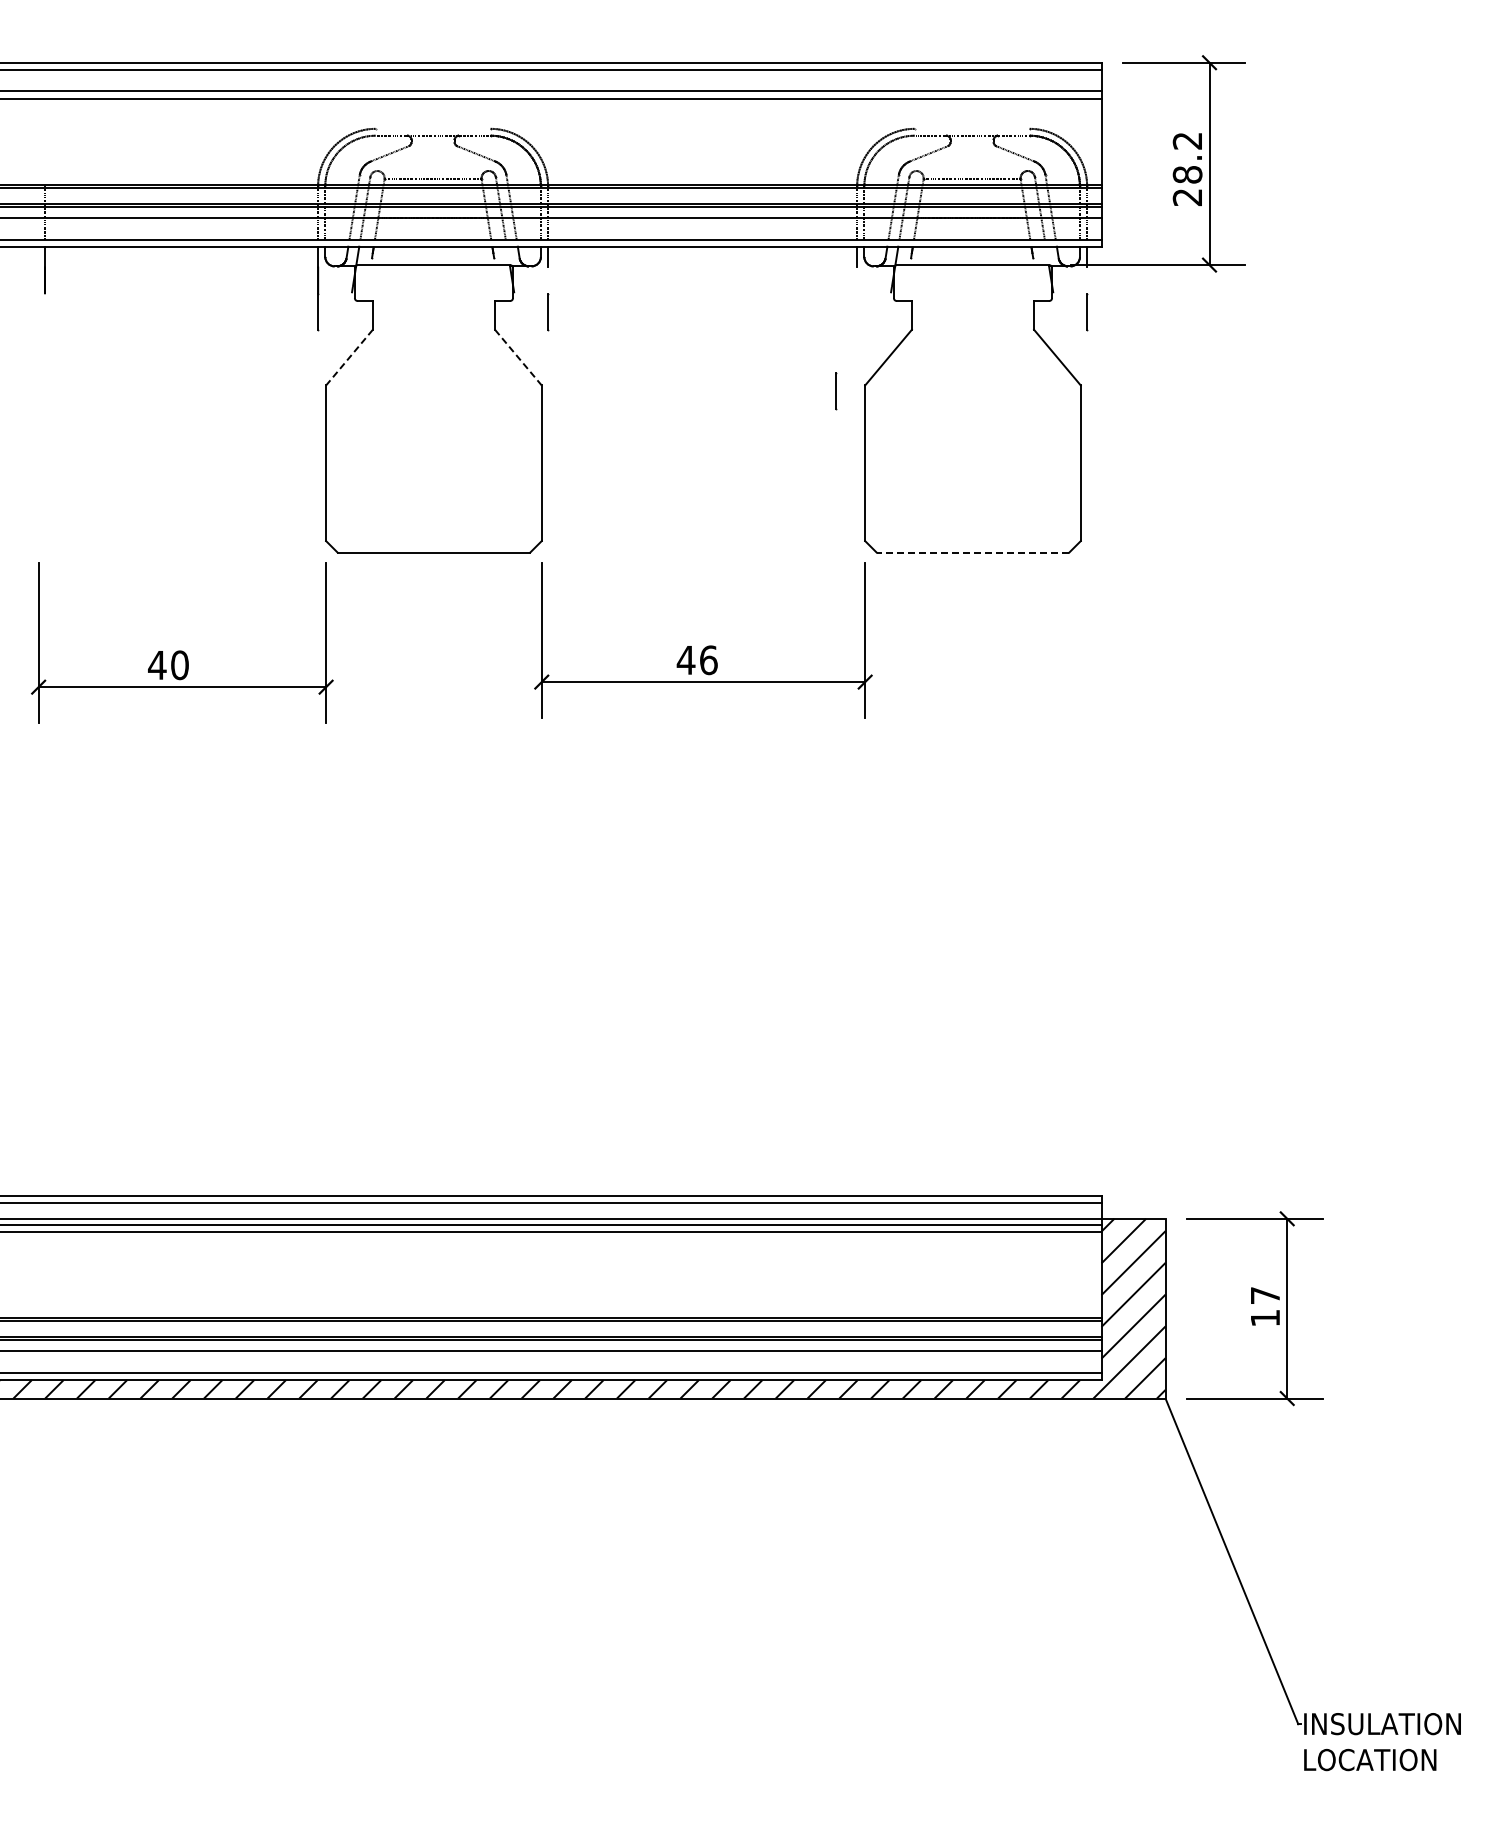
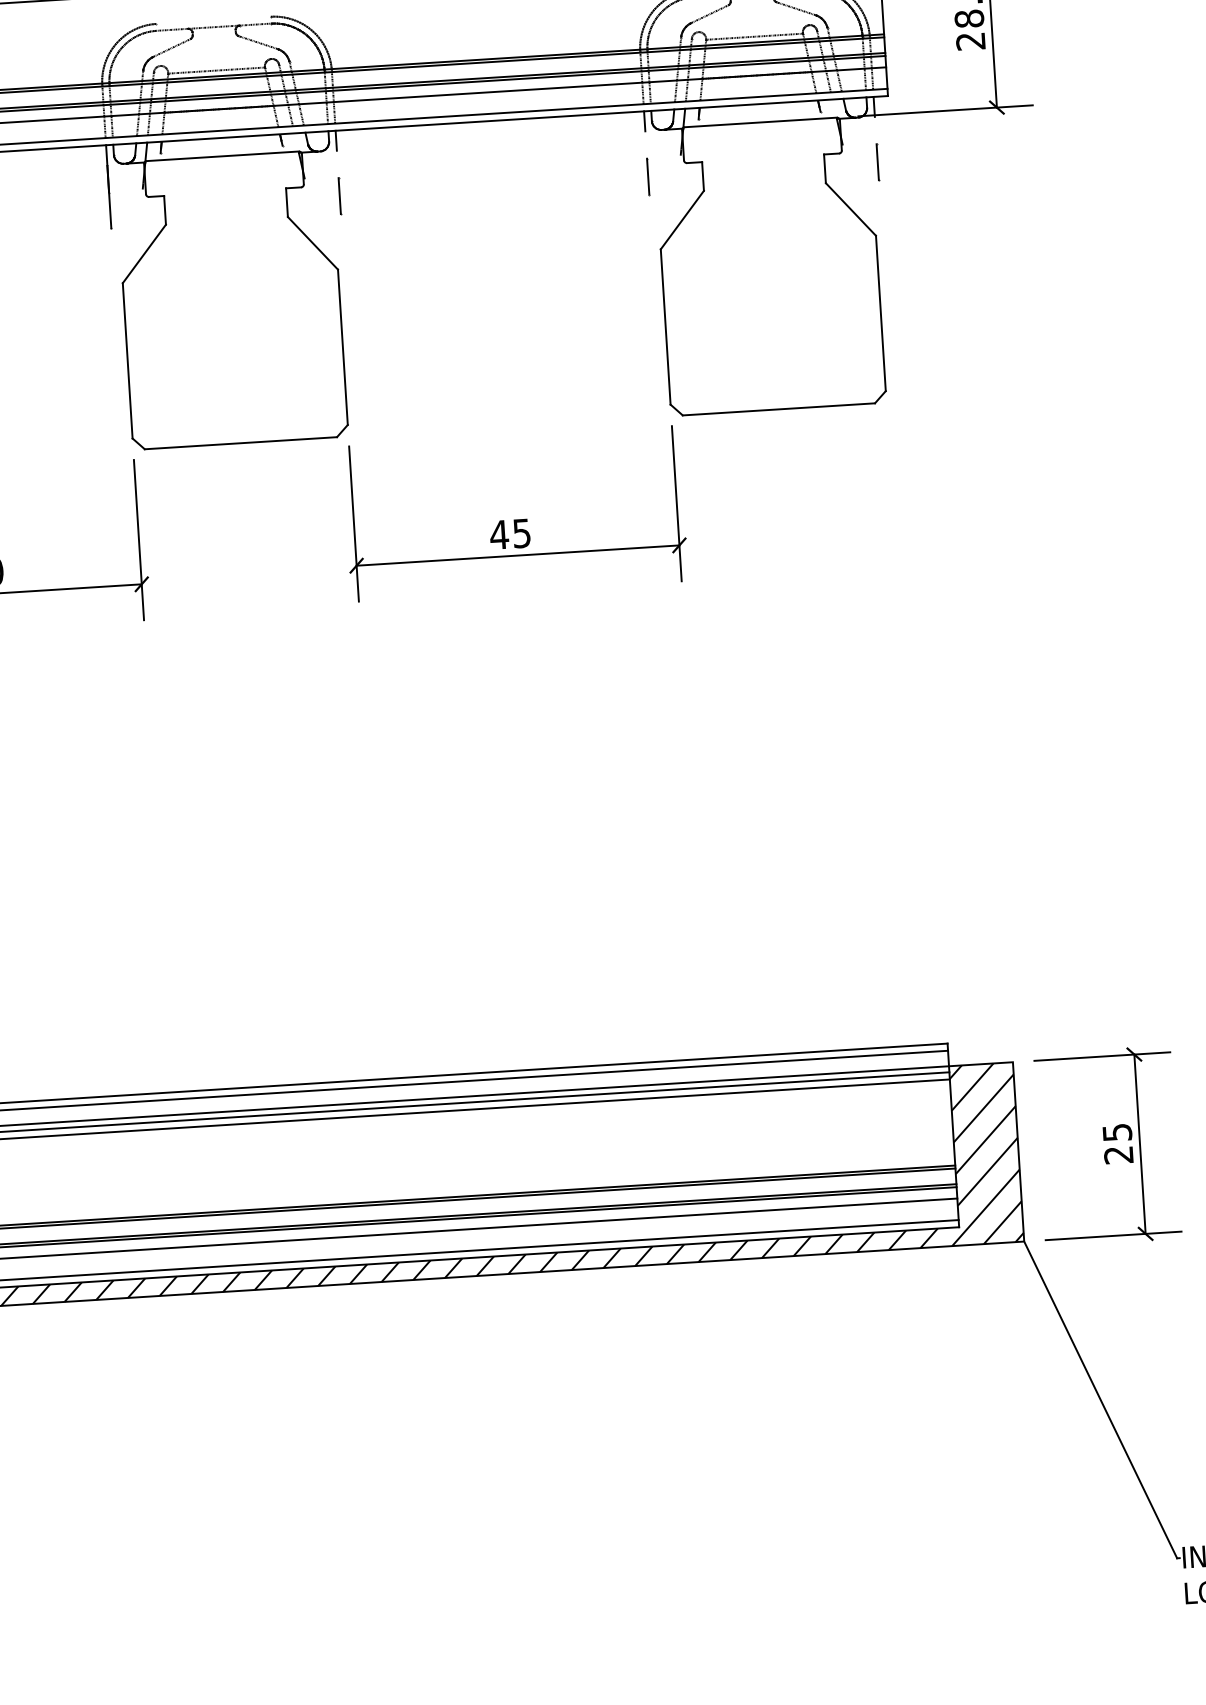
line: (349, 358) -> (144, 254), dashed -> solid
line: (518, 358) -> (313, 244), dashed -> solid
line: (836, 391) -> (648, 177), moved
line: (972, 552) -> (778, 409), dashed -> solid
text: (708, 660) -> (521, 533), 46 -> 45
text: (1265, 1306) -> (1118, 1143), 17 -> 25

